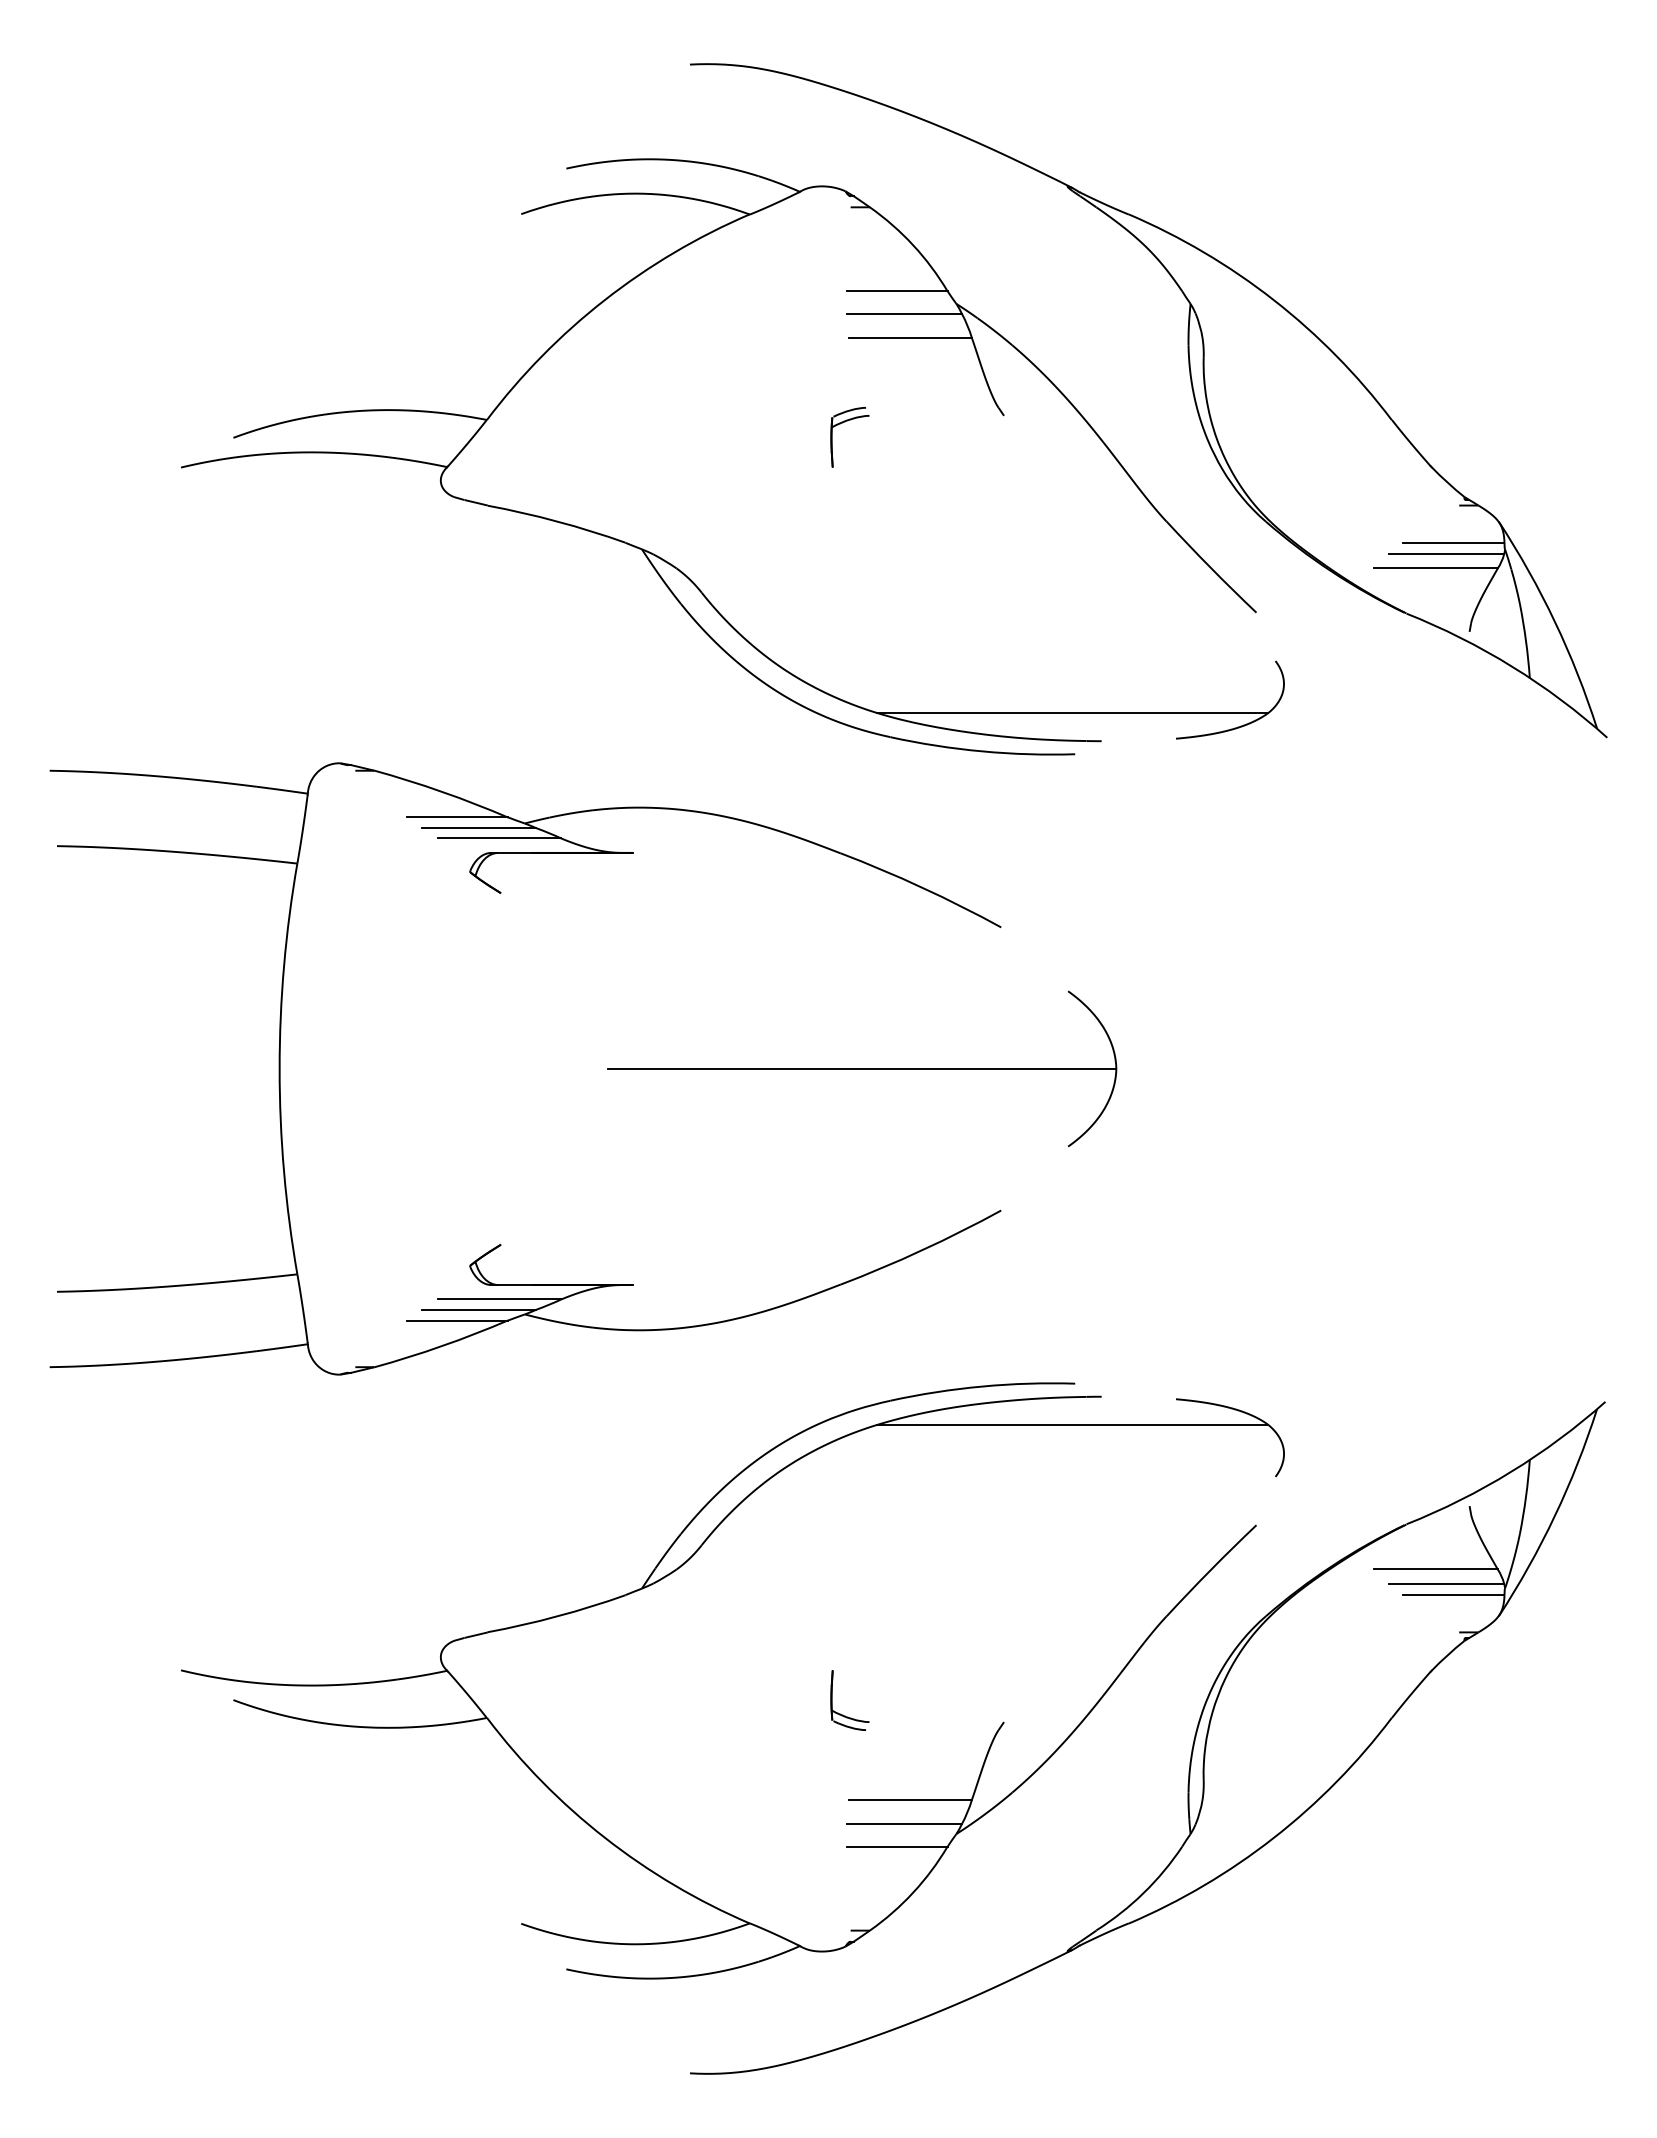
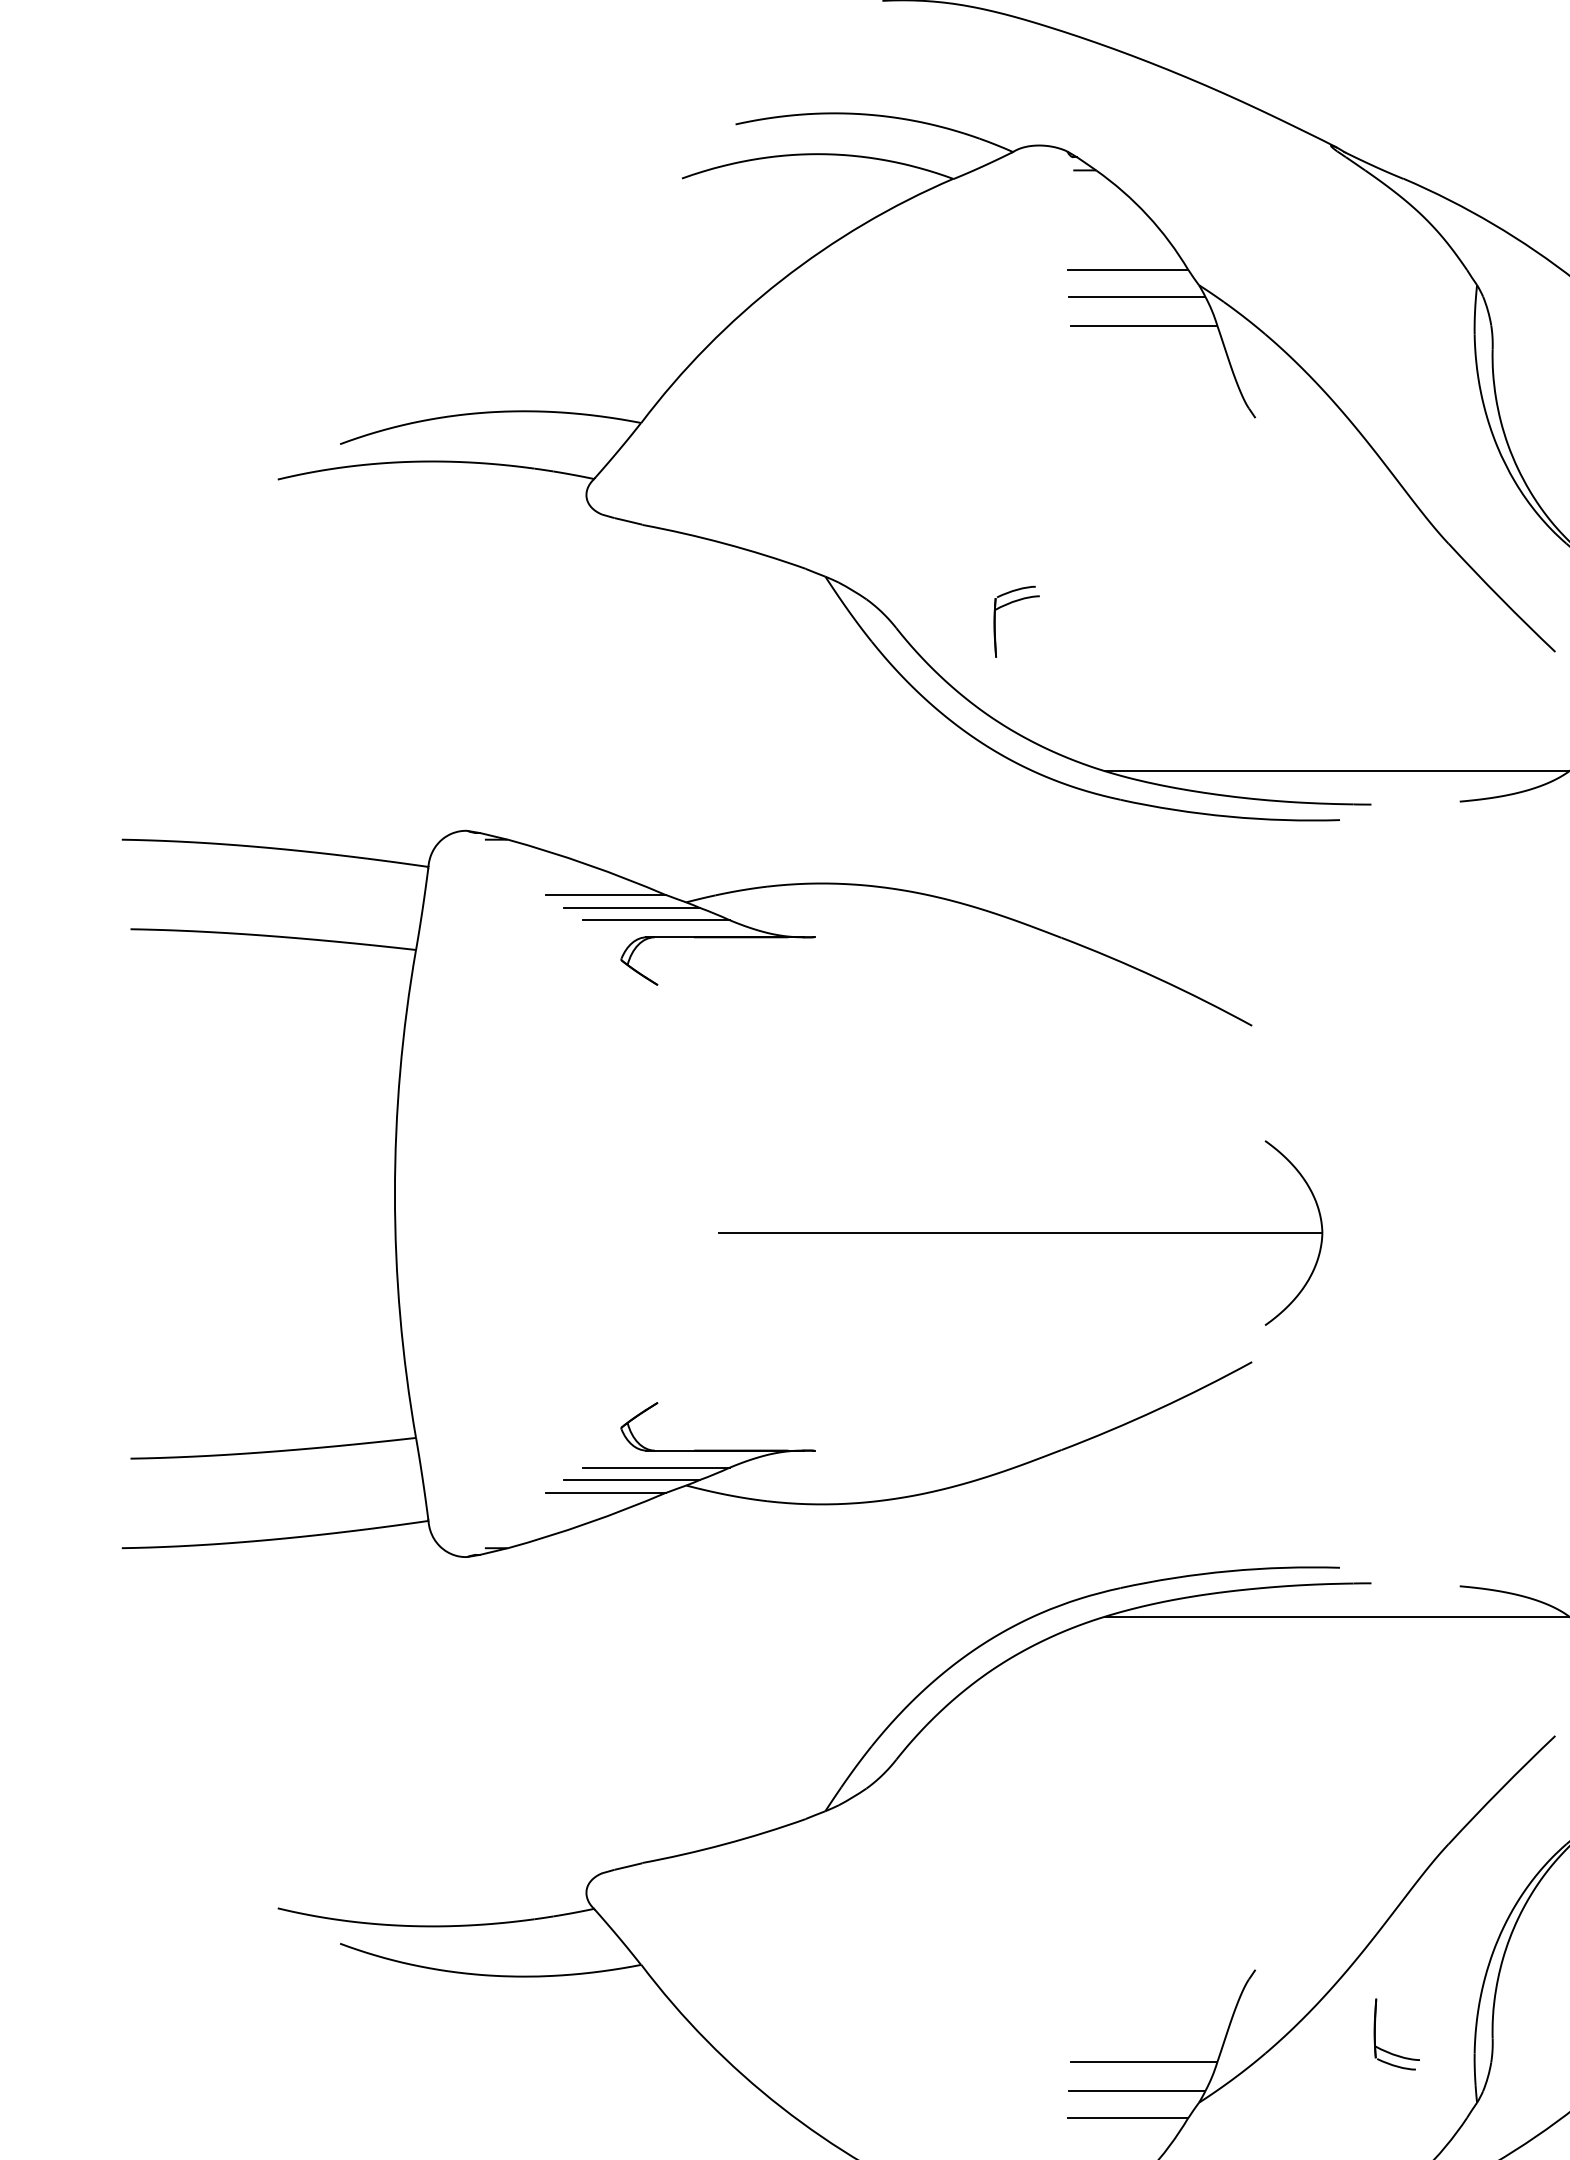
part: (845, 422) -> (1011, 604), moved
part: (862, 1068) -> (1020, 1232), moved
part: (845, 1715) -> (1391, 2052), moved

